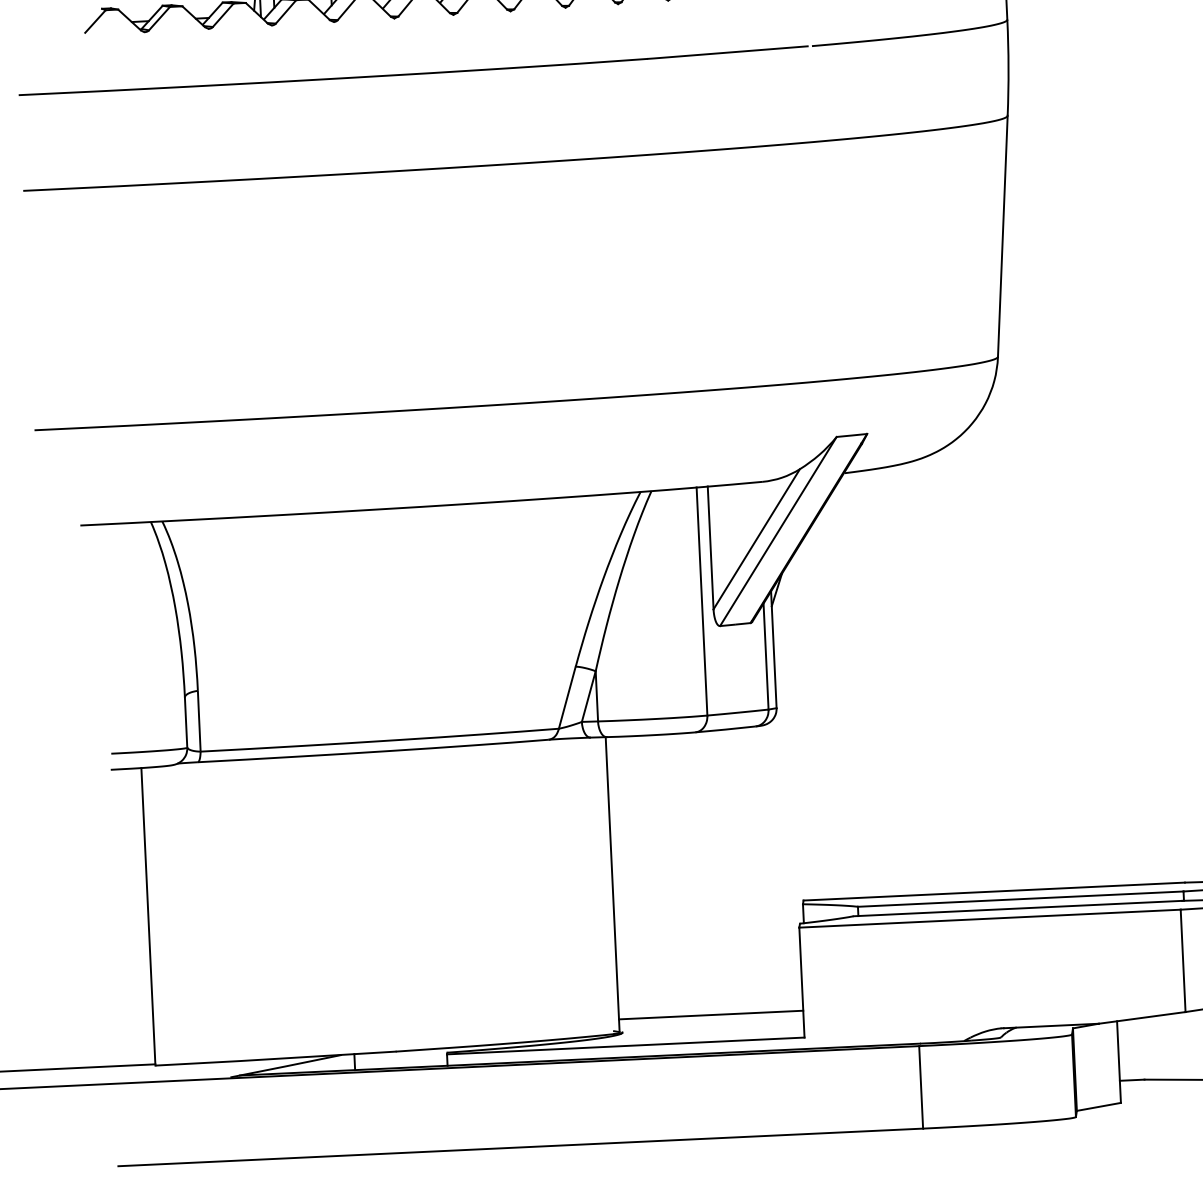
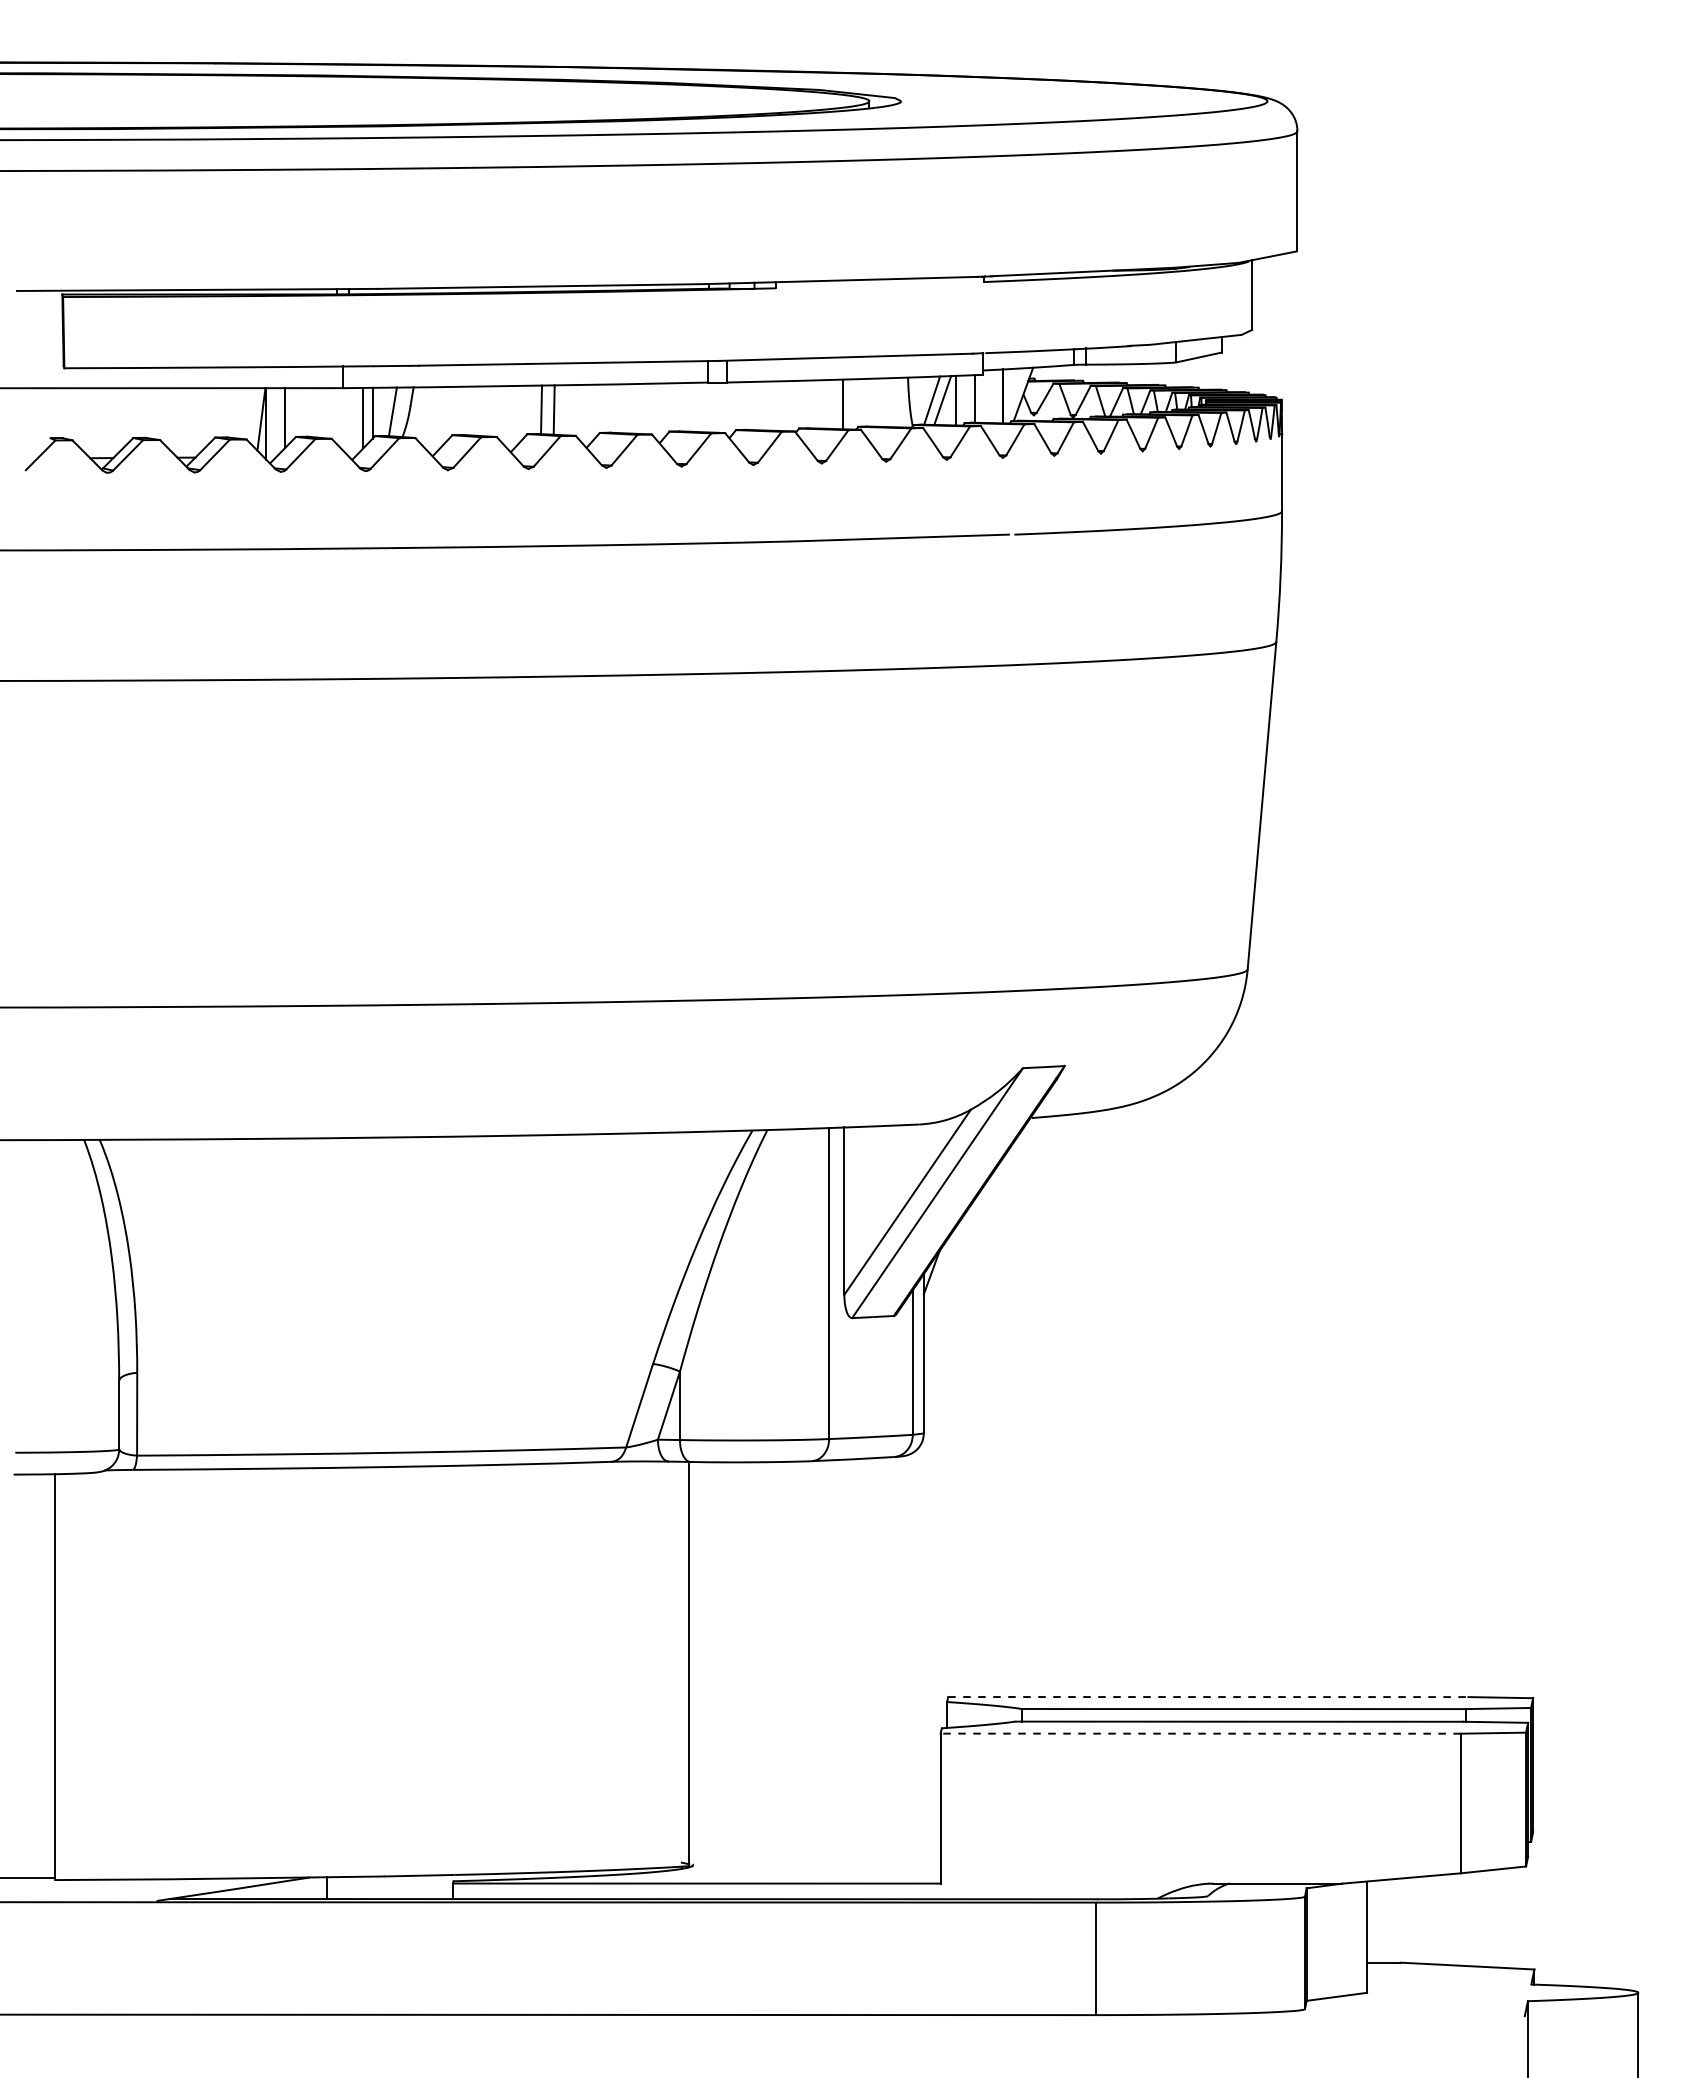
line: (994, 891) -> (1208, 1697), solid -> dashed
line: (989, 918) -> (1200, 1733), solid -> dashed
line: (710, 1014) -> (814, 1846), removed

